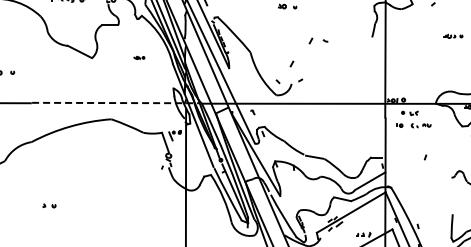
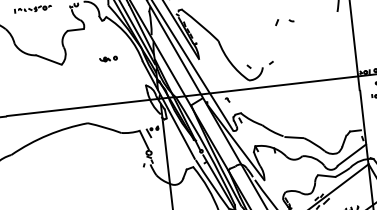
part: (139, 57) -> (108, 58), size x1.67
line: (291, 63) -> (260, 47), removed
line: (116, 103) -> (91, 106), dashed -> solid

